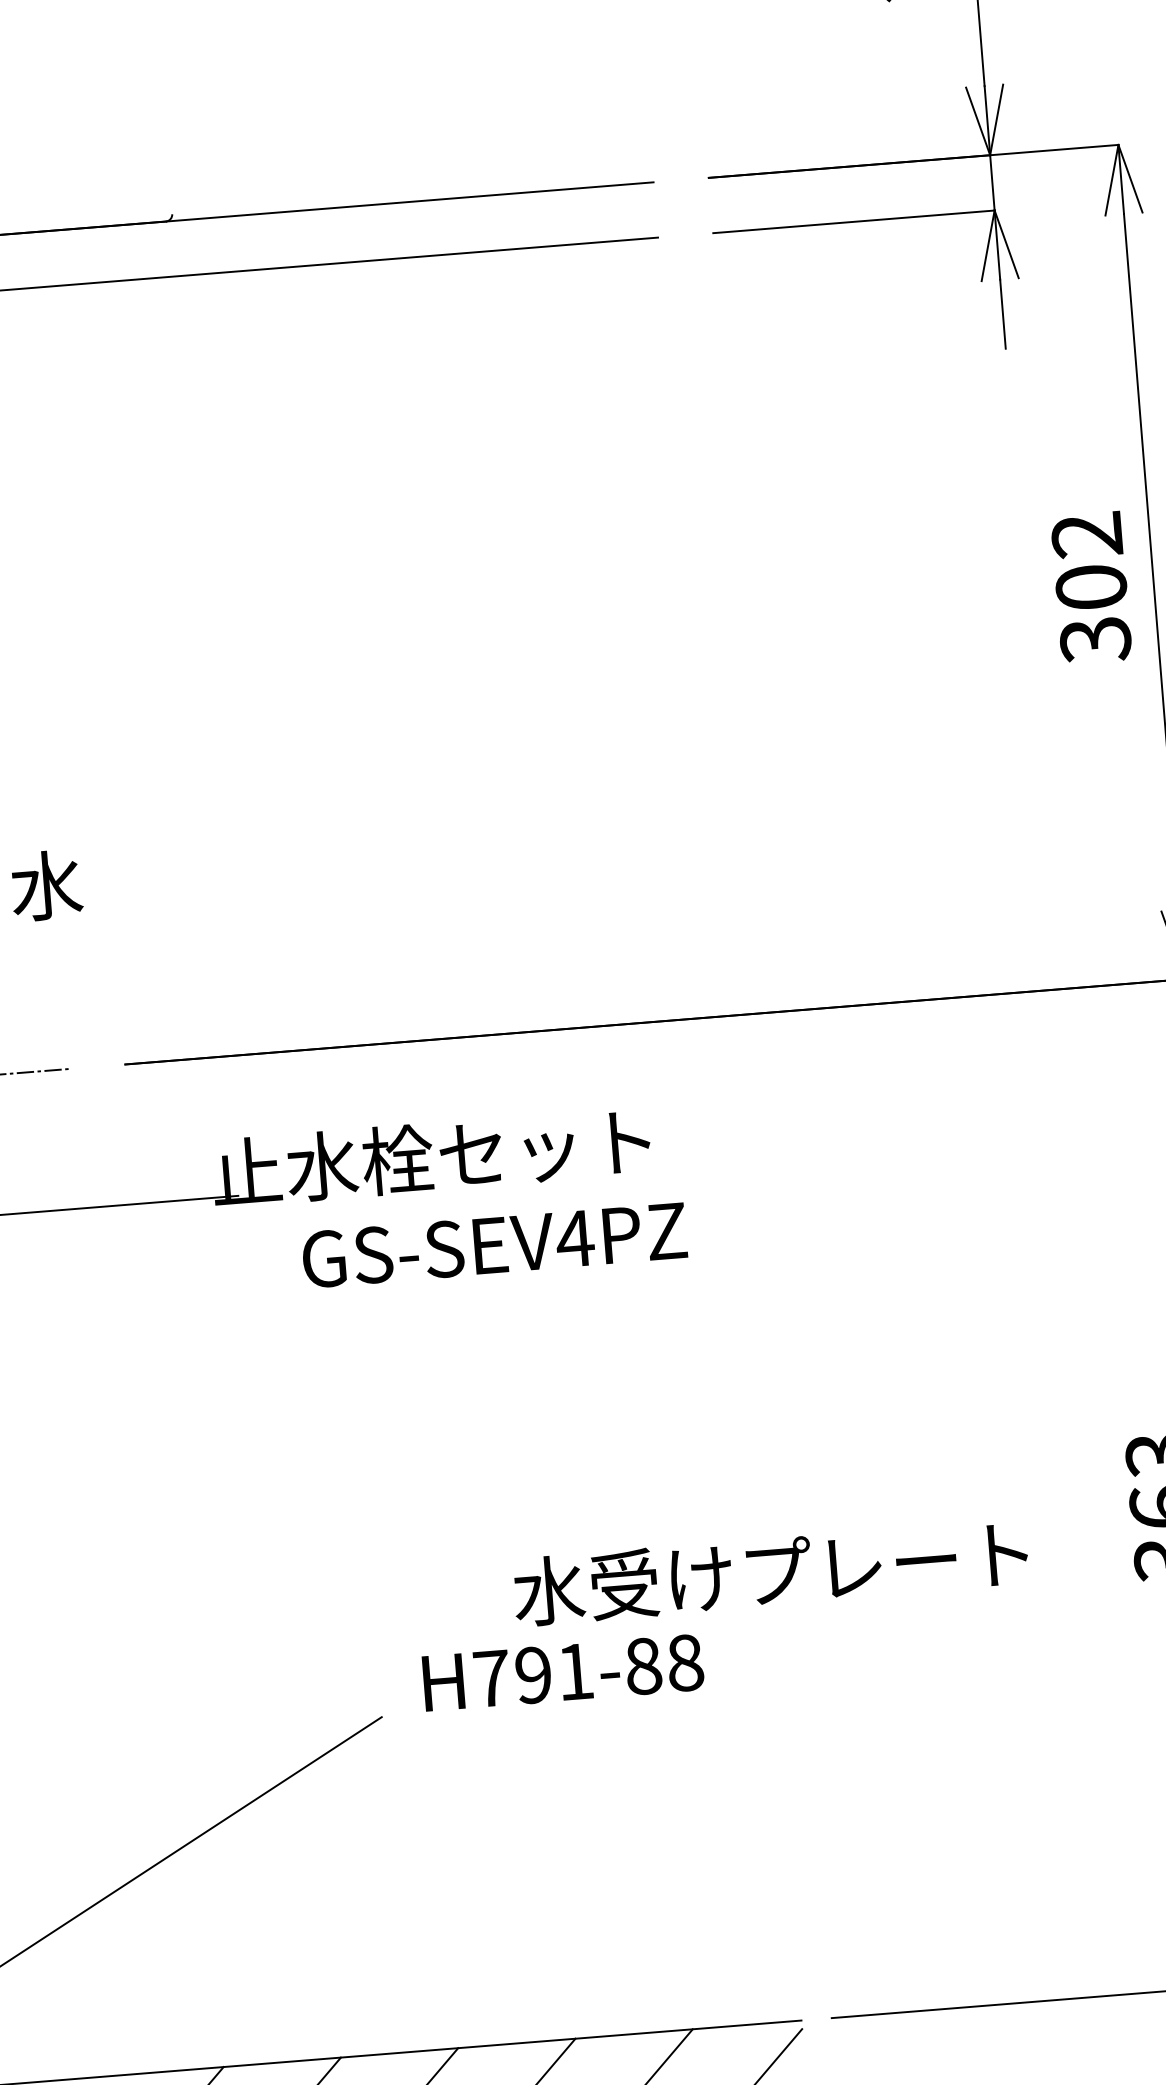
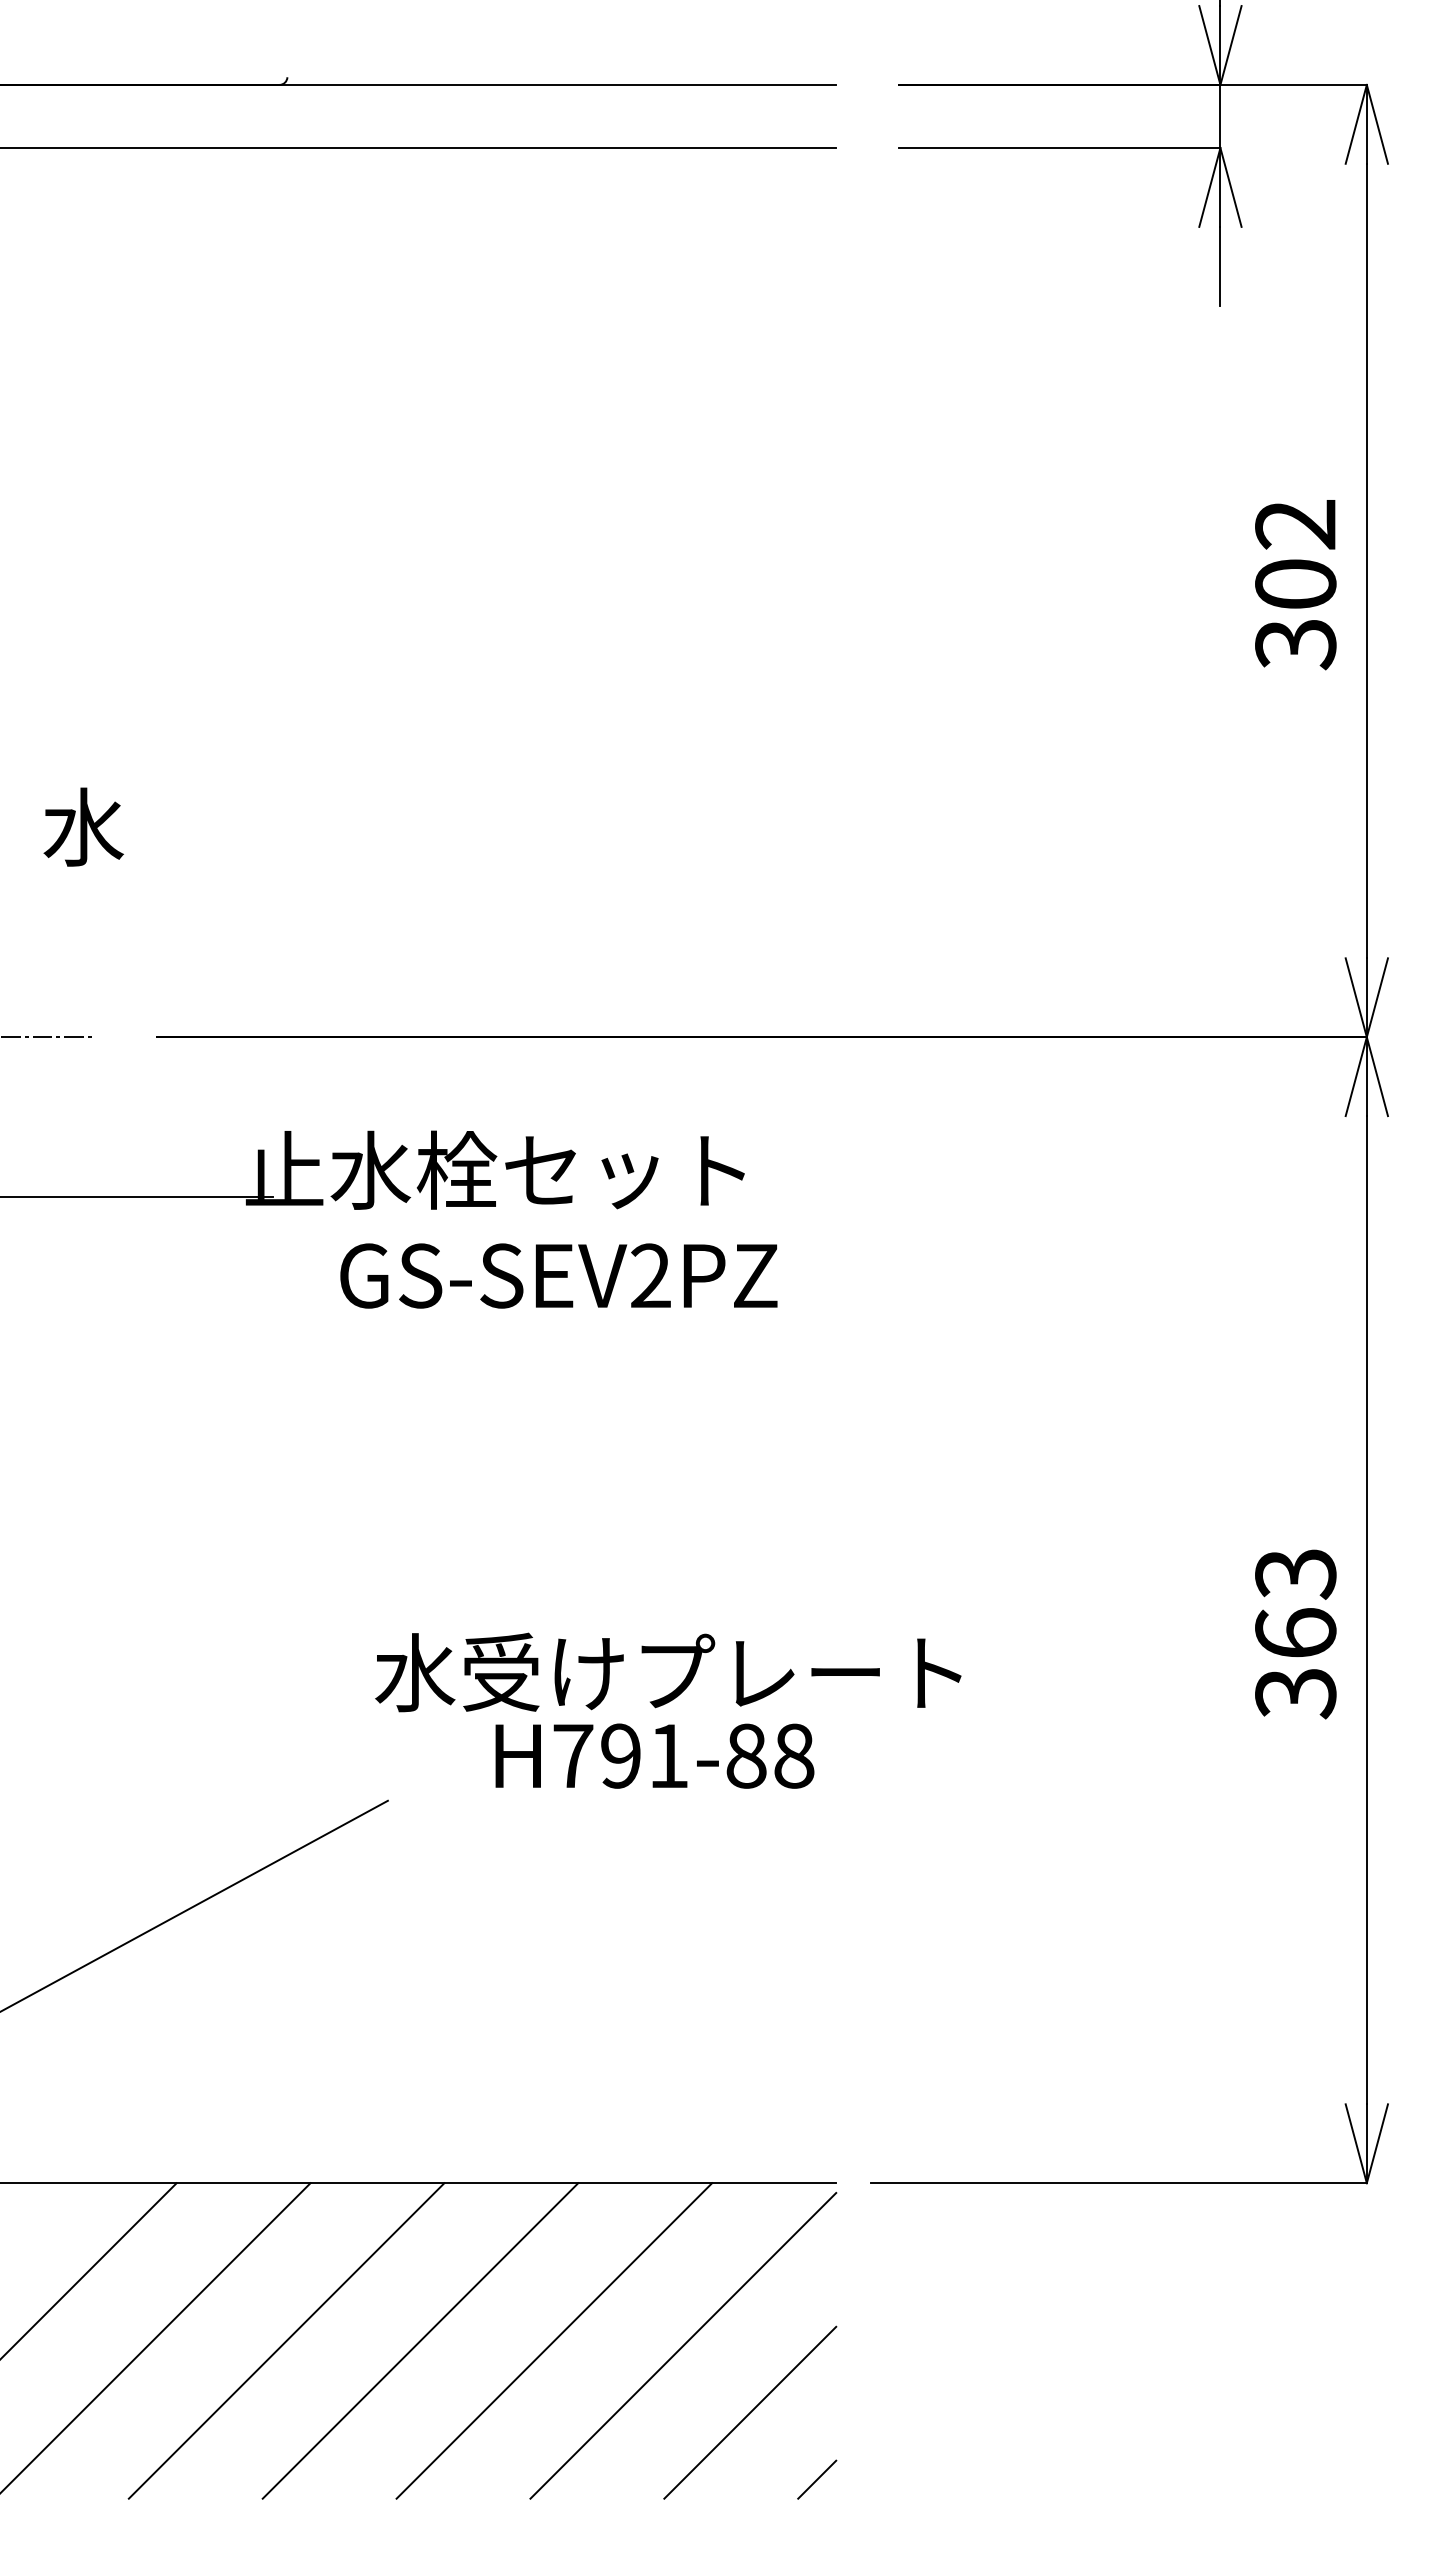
text: (574, 1238) -> (650, 1275), GS-SEV4PZ -> GS-SEV2PZ
text: (770, 1572) -> (668, 1672), moved
text: (562, 1672) -> (654, 1755), moved

